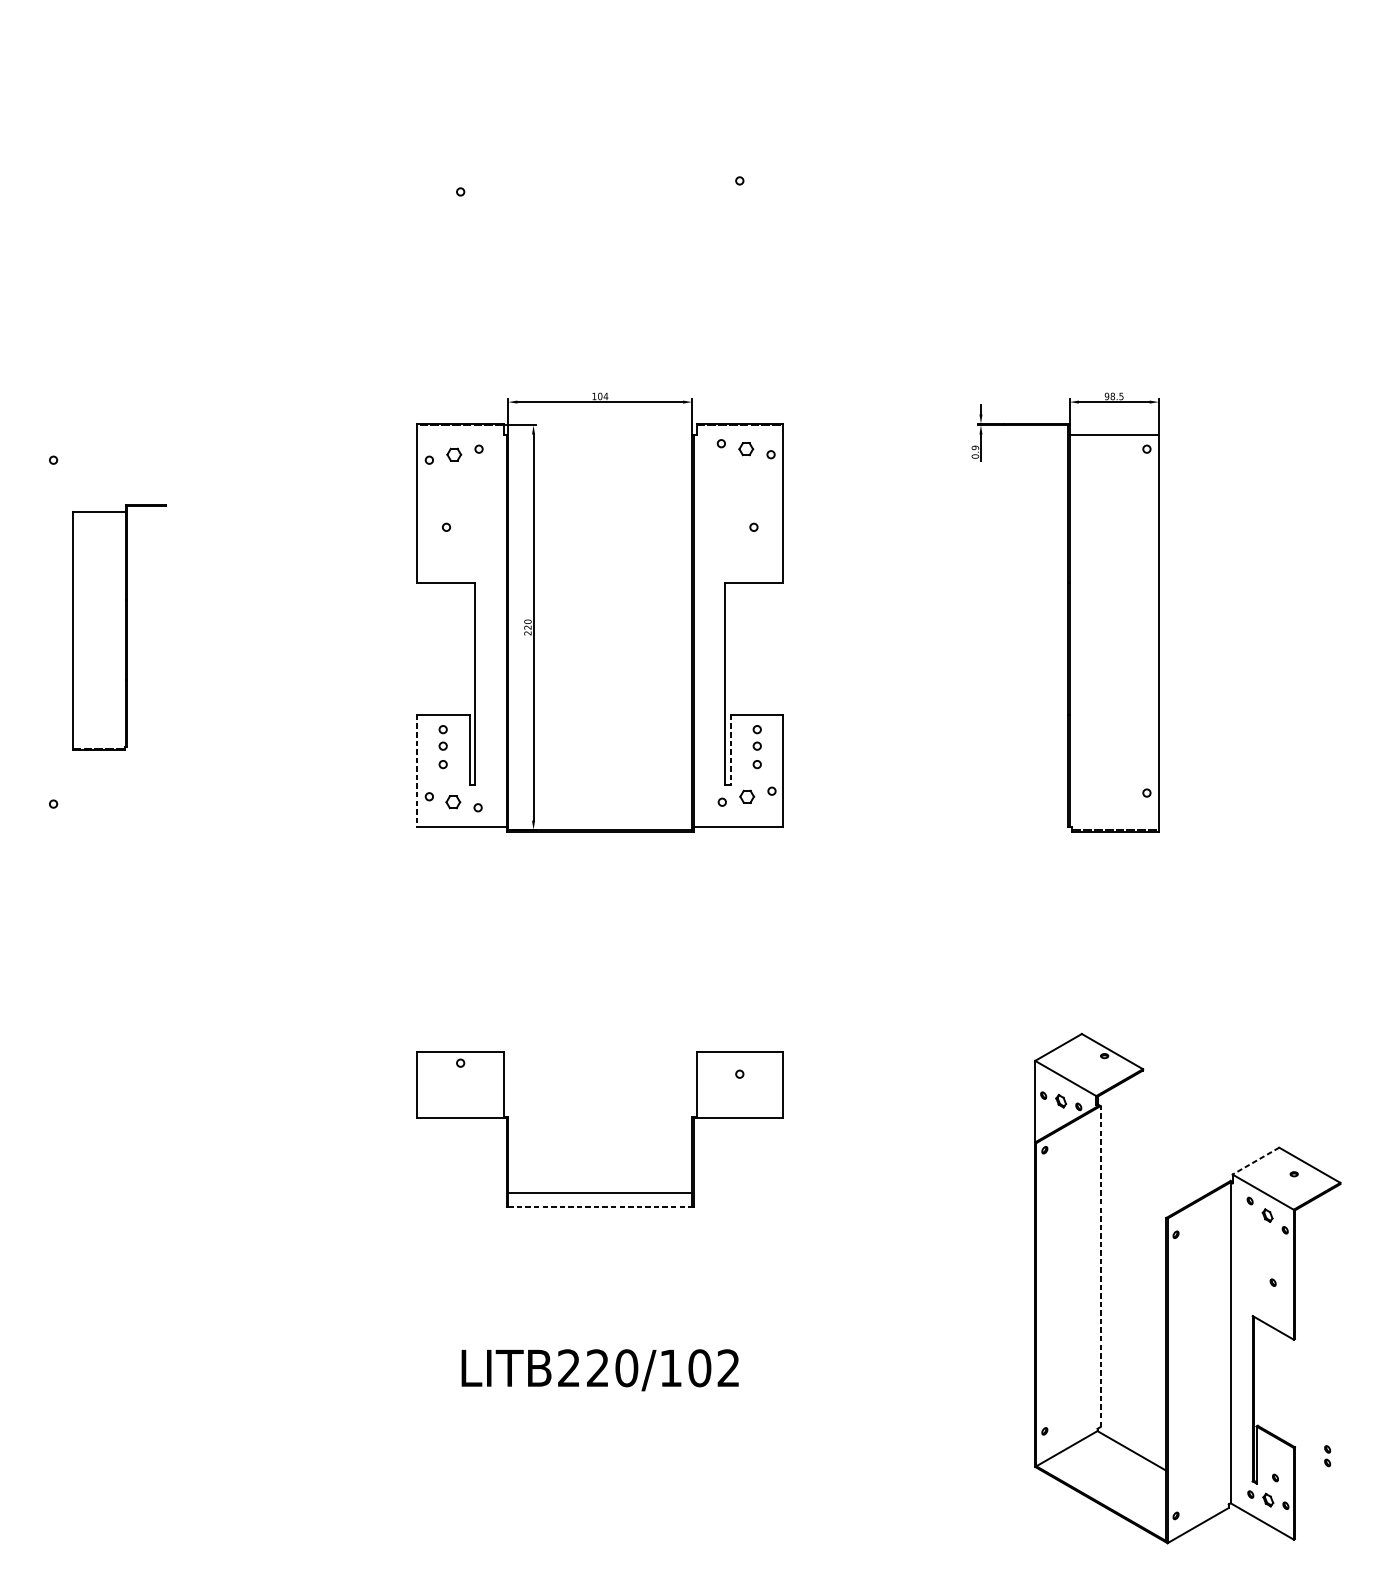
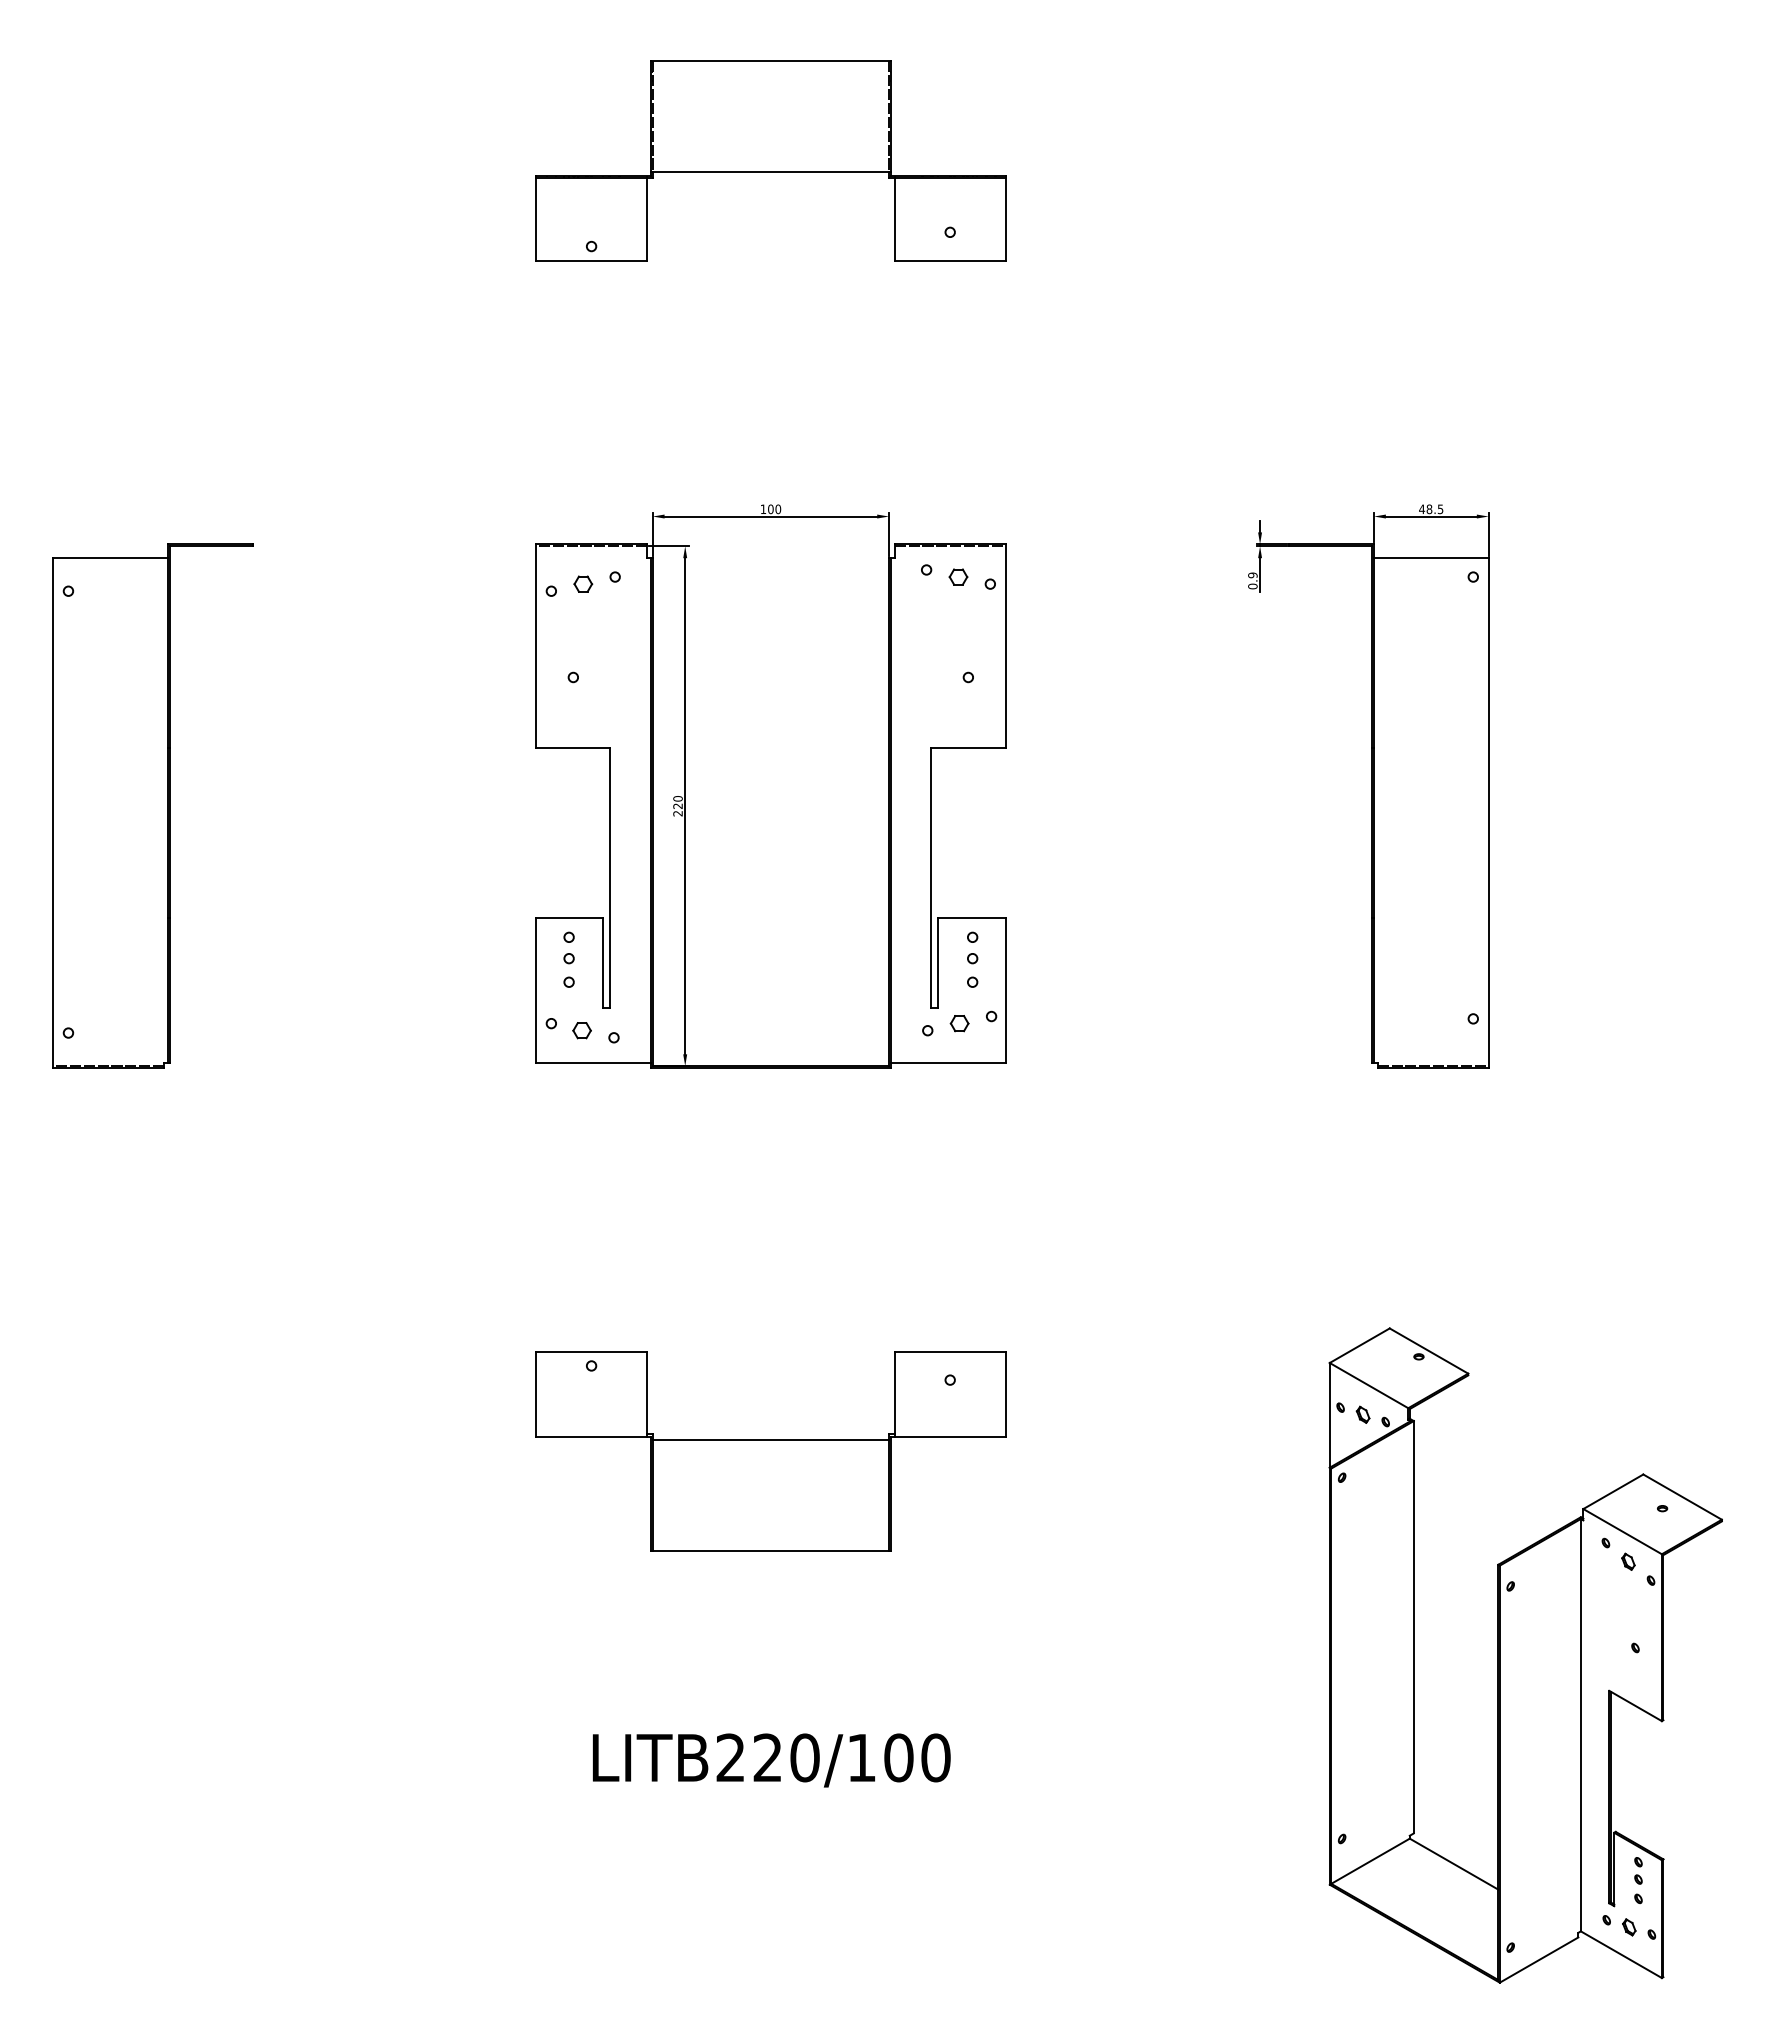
part: (599, 124) -> (770, 160), added
text: (606, 396) -> (778, 509), 104 -> 100
text: (1107, 396) -> (1422, 509), 98.5 -> 48.5
part: (118, 626) -> (152, 805), size x1.67
line: (730, 749) -> (938, 963), dashed -> solid
line: (417, 771) -> (536, 991), dashed -> solid
line: (1256, 1160) -> (1613, 1491), dashed -> solid
line: (599, 1192) -> (770, 1440), moved
line: (600, 1207) -> (771, 1551), dashed -> solid
line: (1100, 1265) -> (1413, 1626), dashed -> solid
text: (728, 1367) -> (935, 1757), LITB220/102 -> LITB220/100
part: (1327, 1455) -> (1638, 1870), moved

